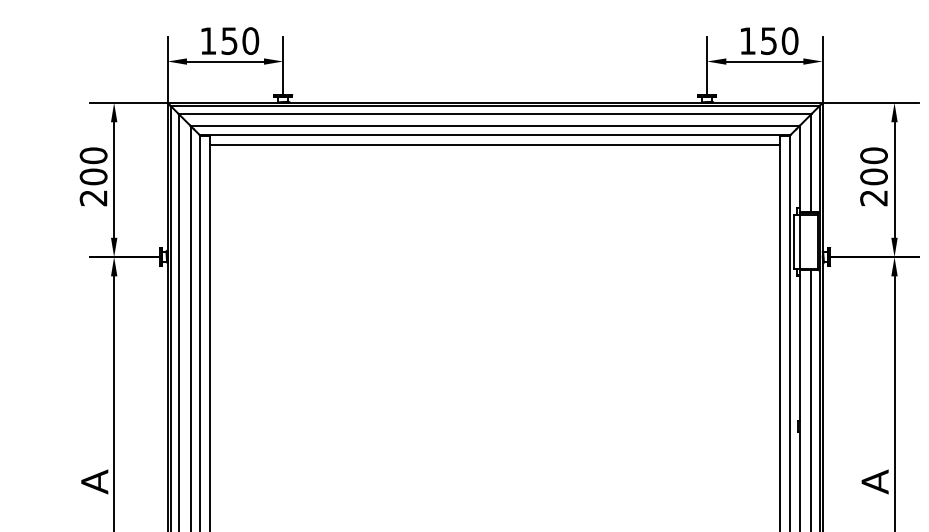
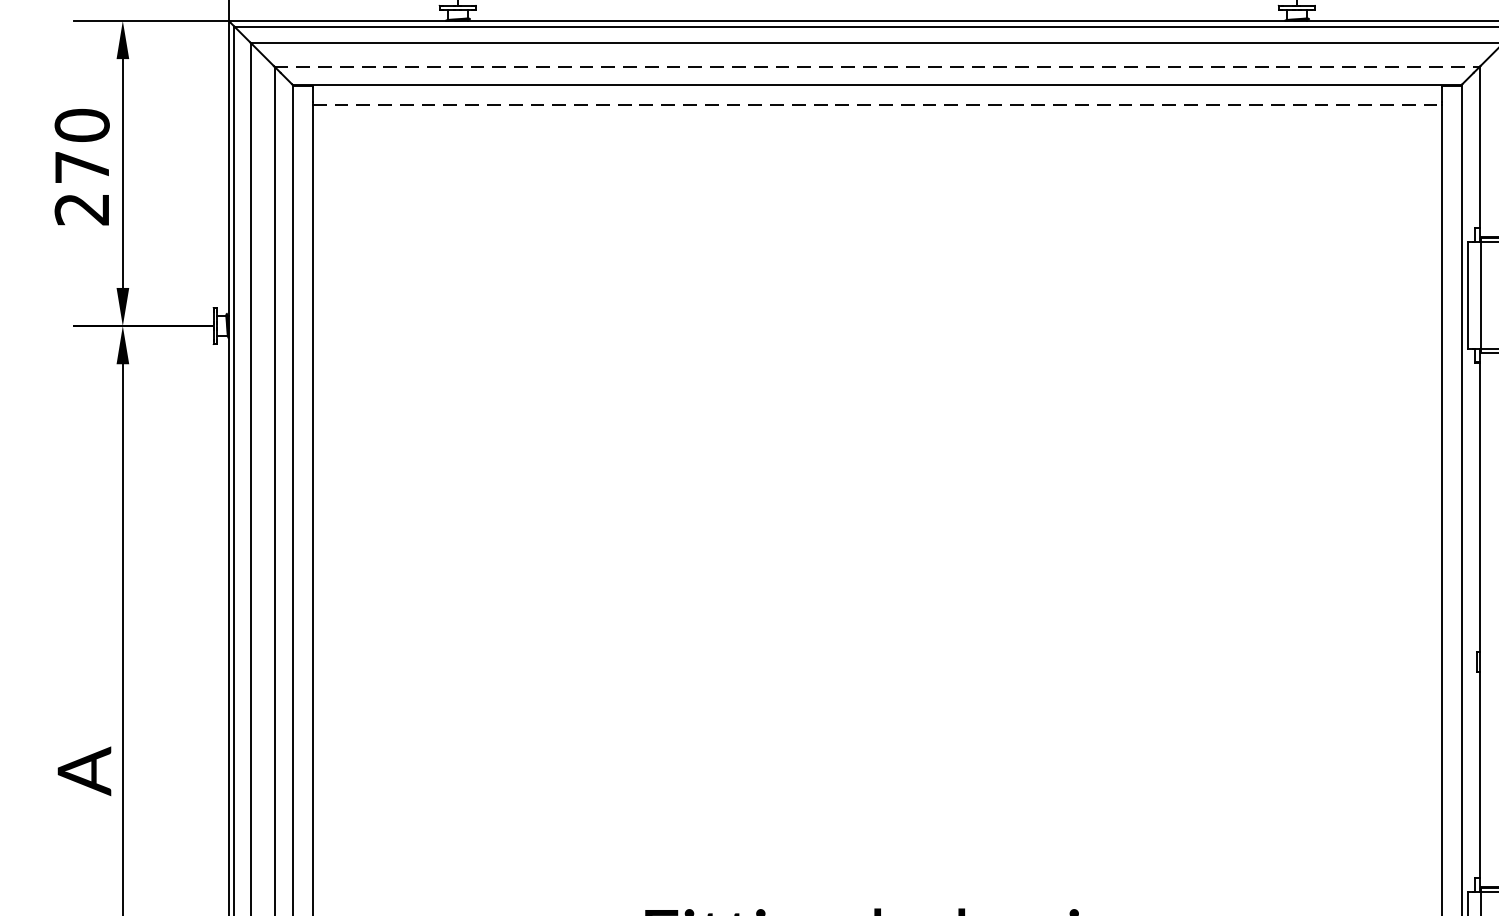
line: (495, 126) -> (877, 67), solid -> dashed
line: (495, 145) -> (877, 105), solid -> dashed
text: (93, 176) -> (81, 166), 200 -> 270

